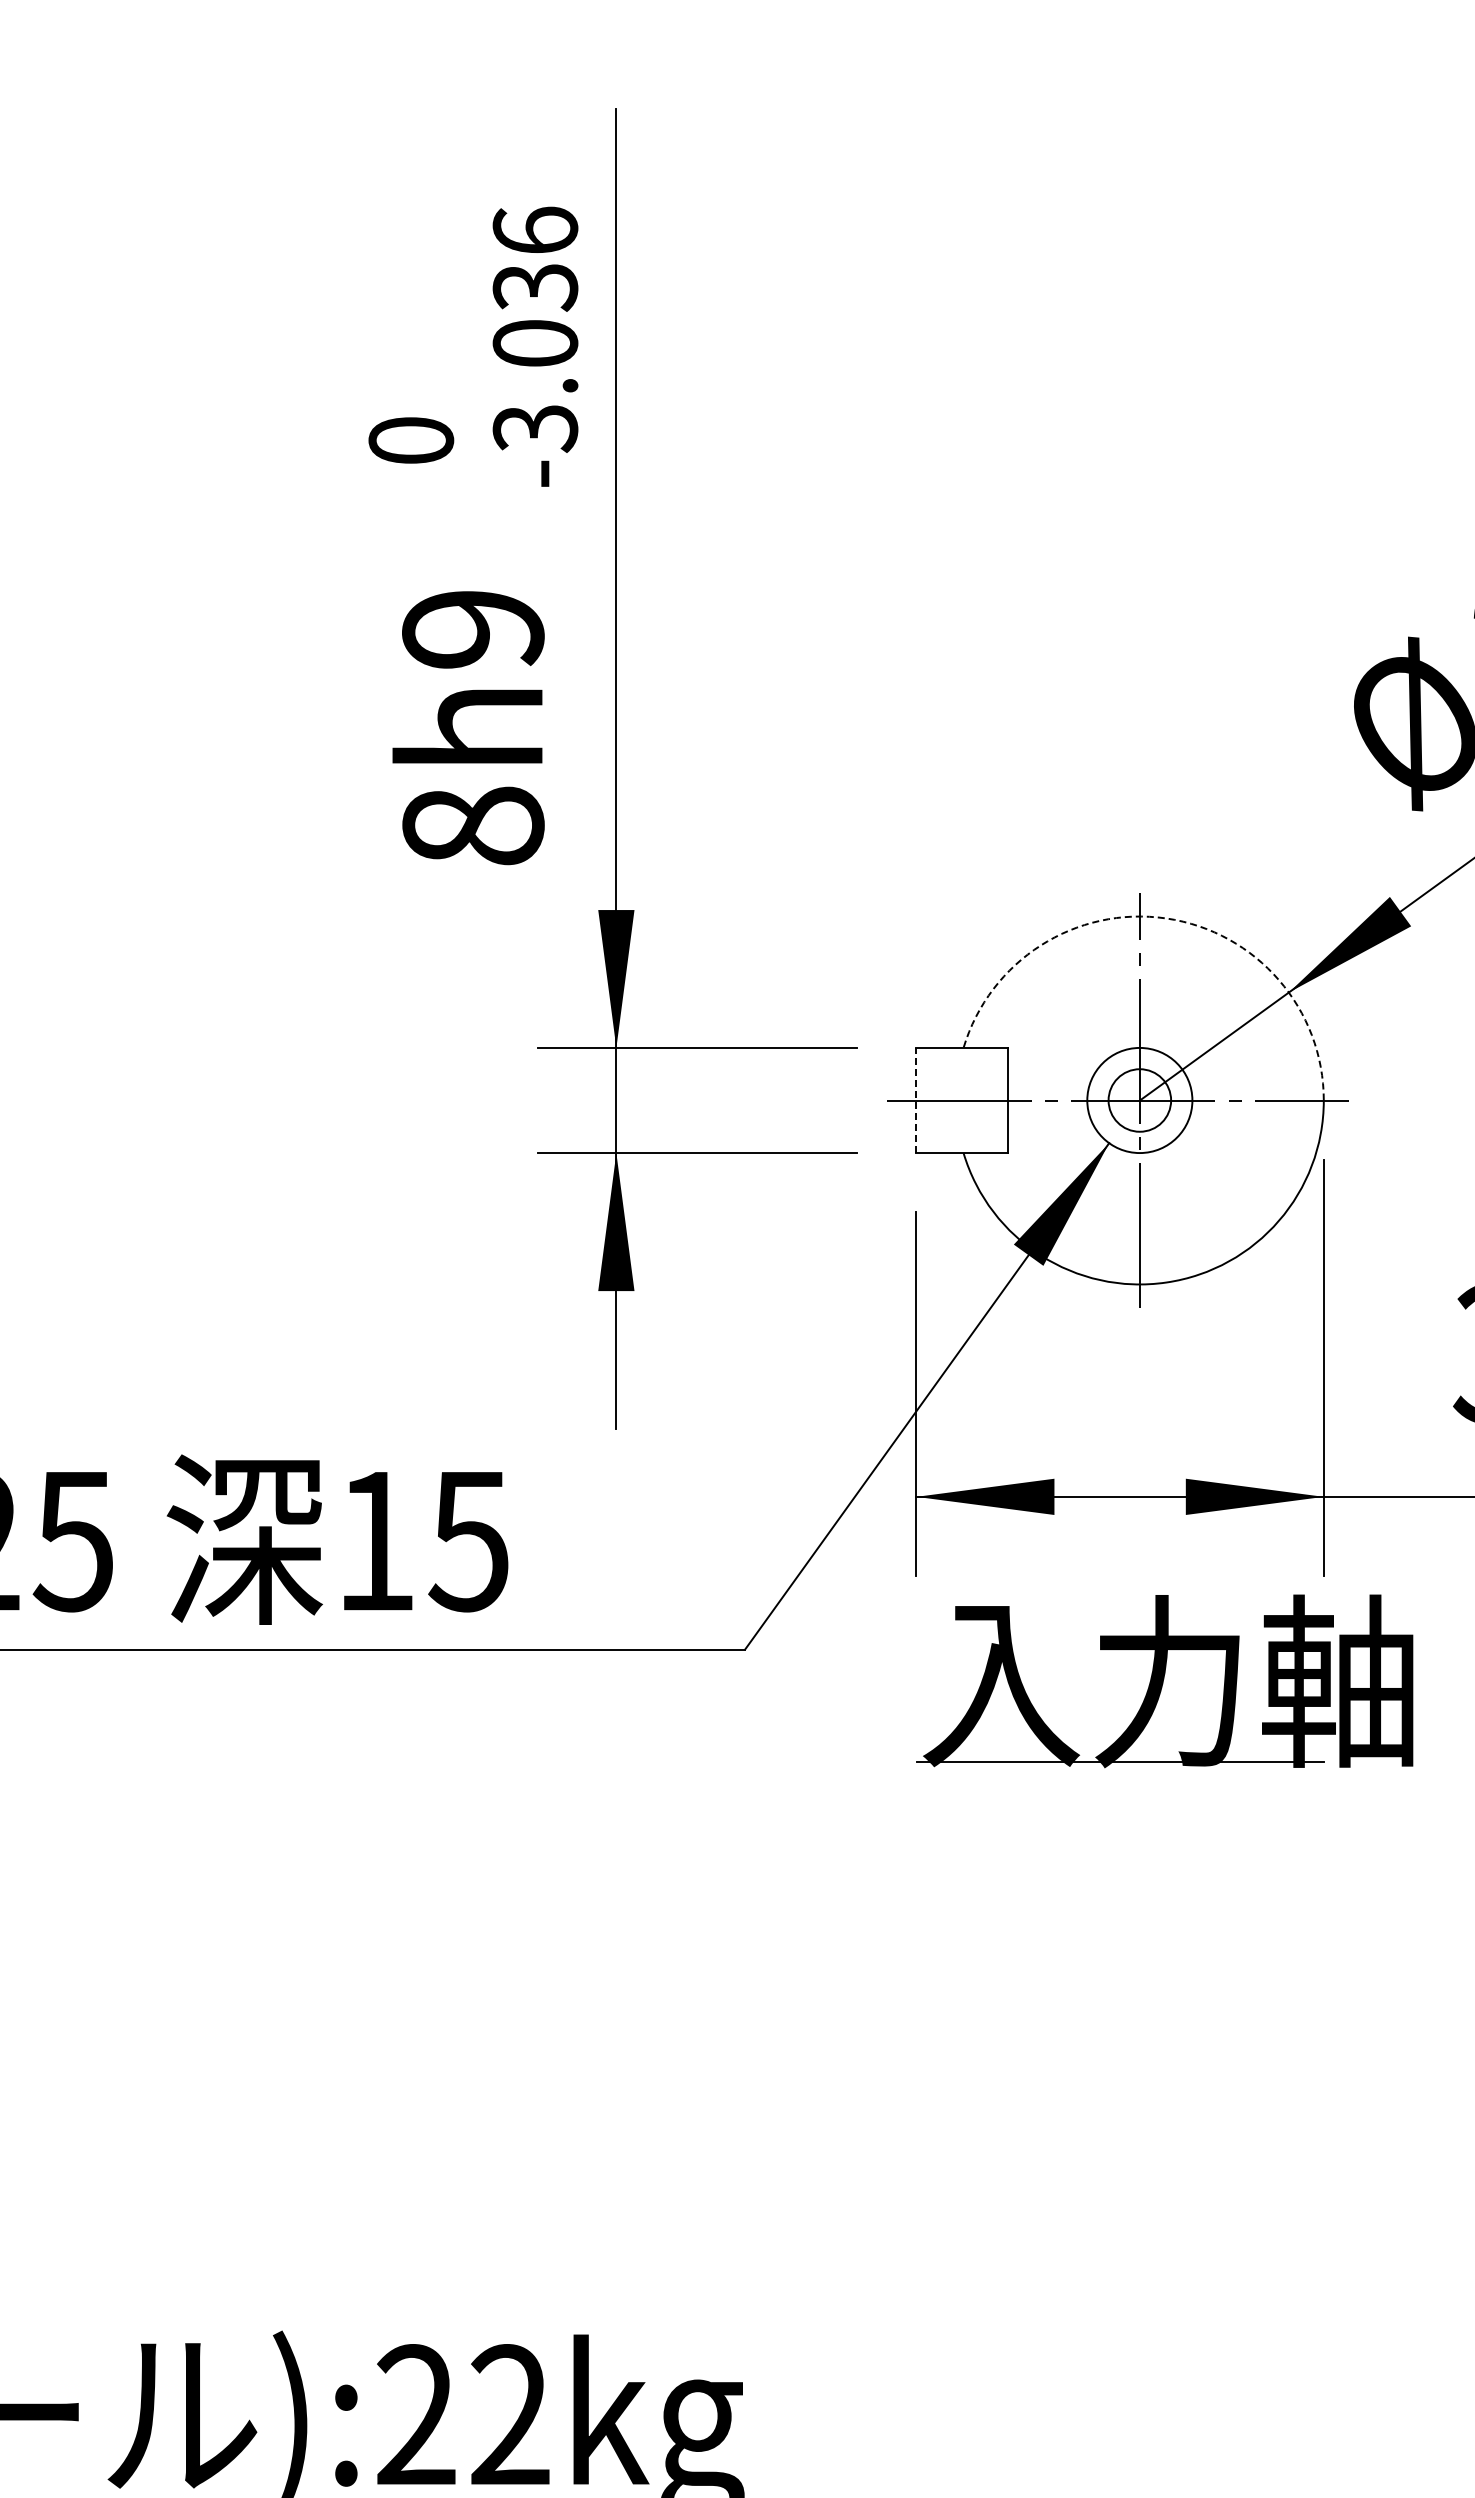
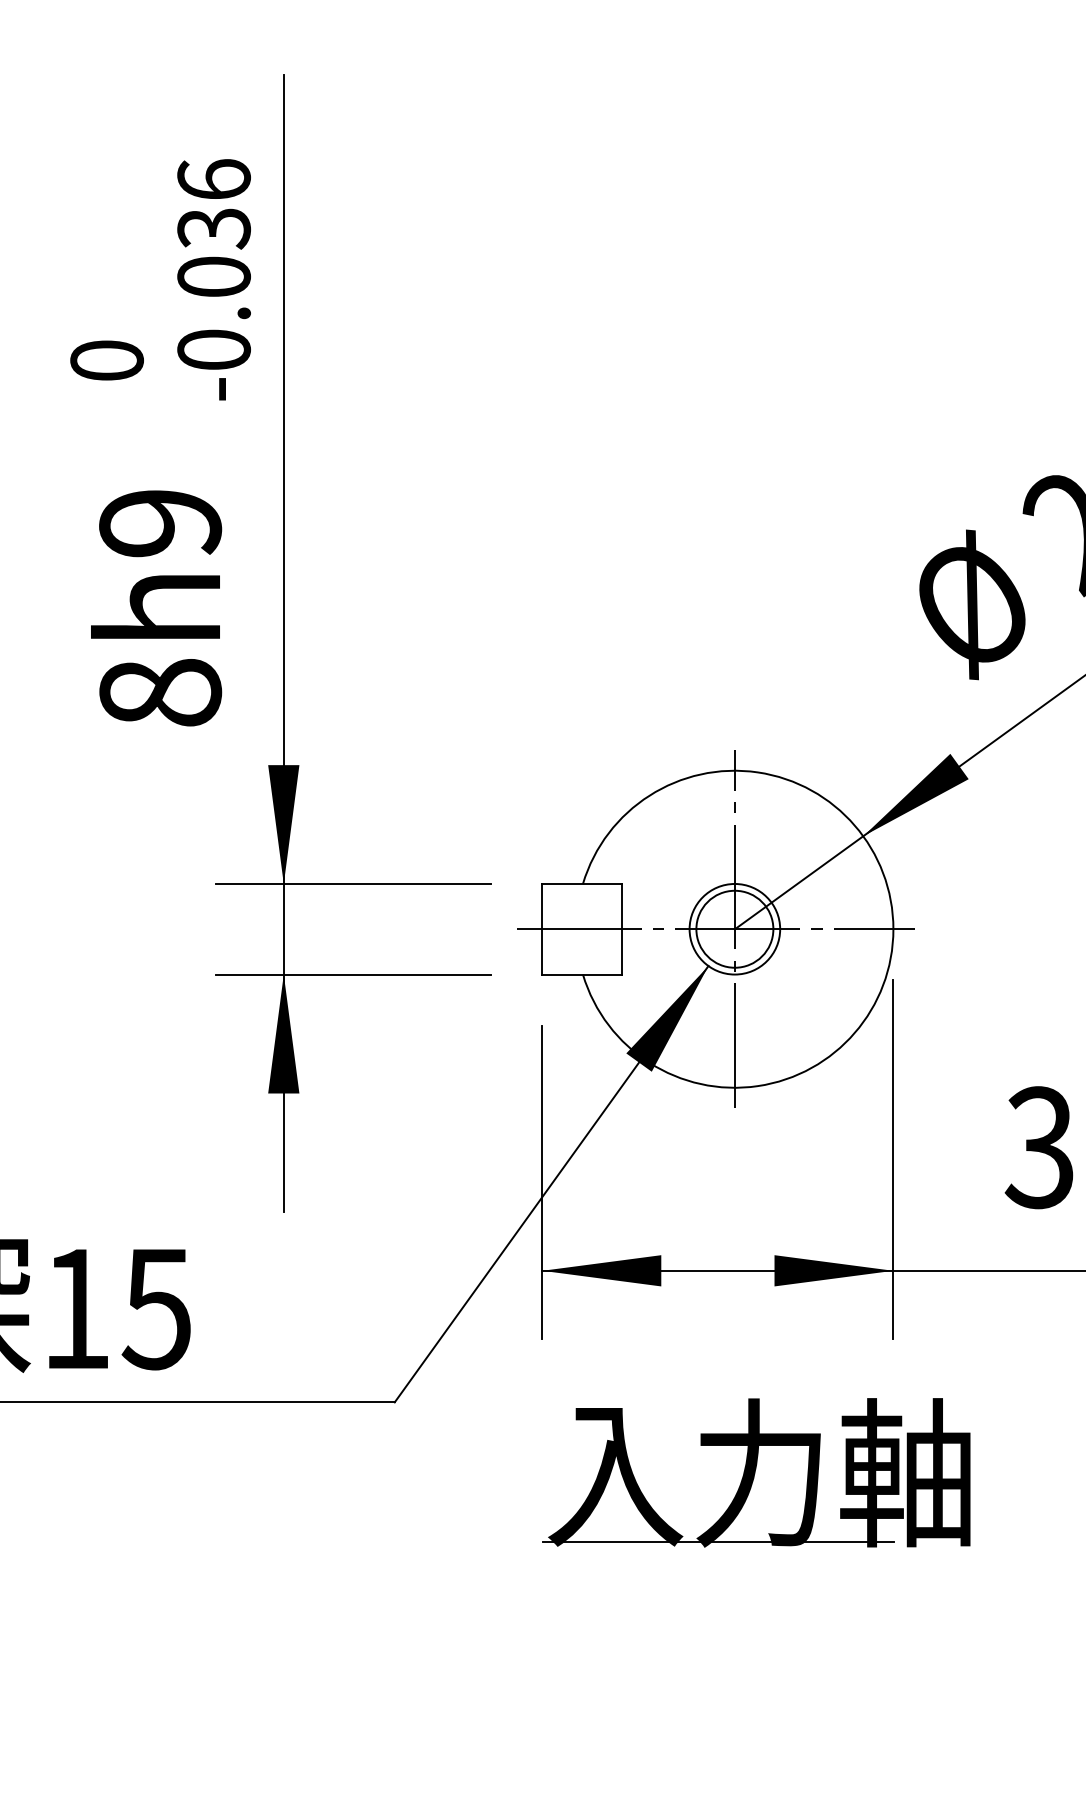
text: (535, 428) -> (214, 350), -3.036 -> -0.036
arc: (1166, 918) -> (757, 772), dashed -> solid
line: (916, 1100) -> (542, 929), dashed -> solid
circle: (1139, 1100) -> (734, 929), size x1.43
part: (1164, 1681) -> (756, 1472), moved

